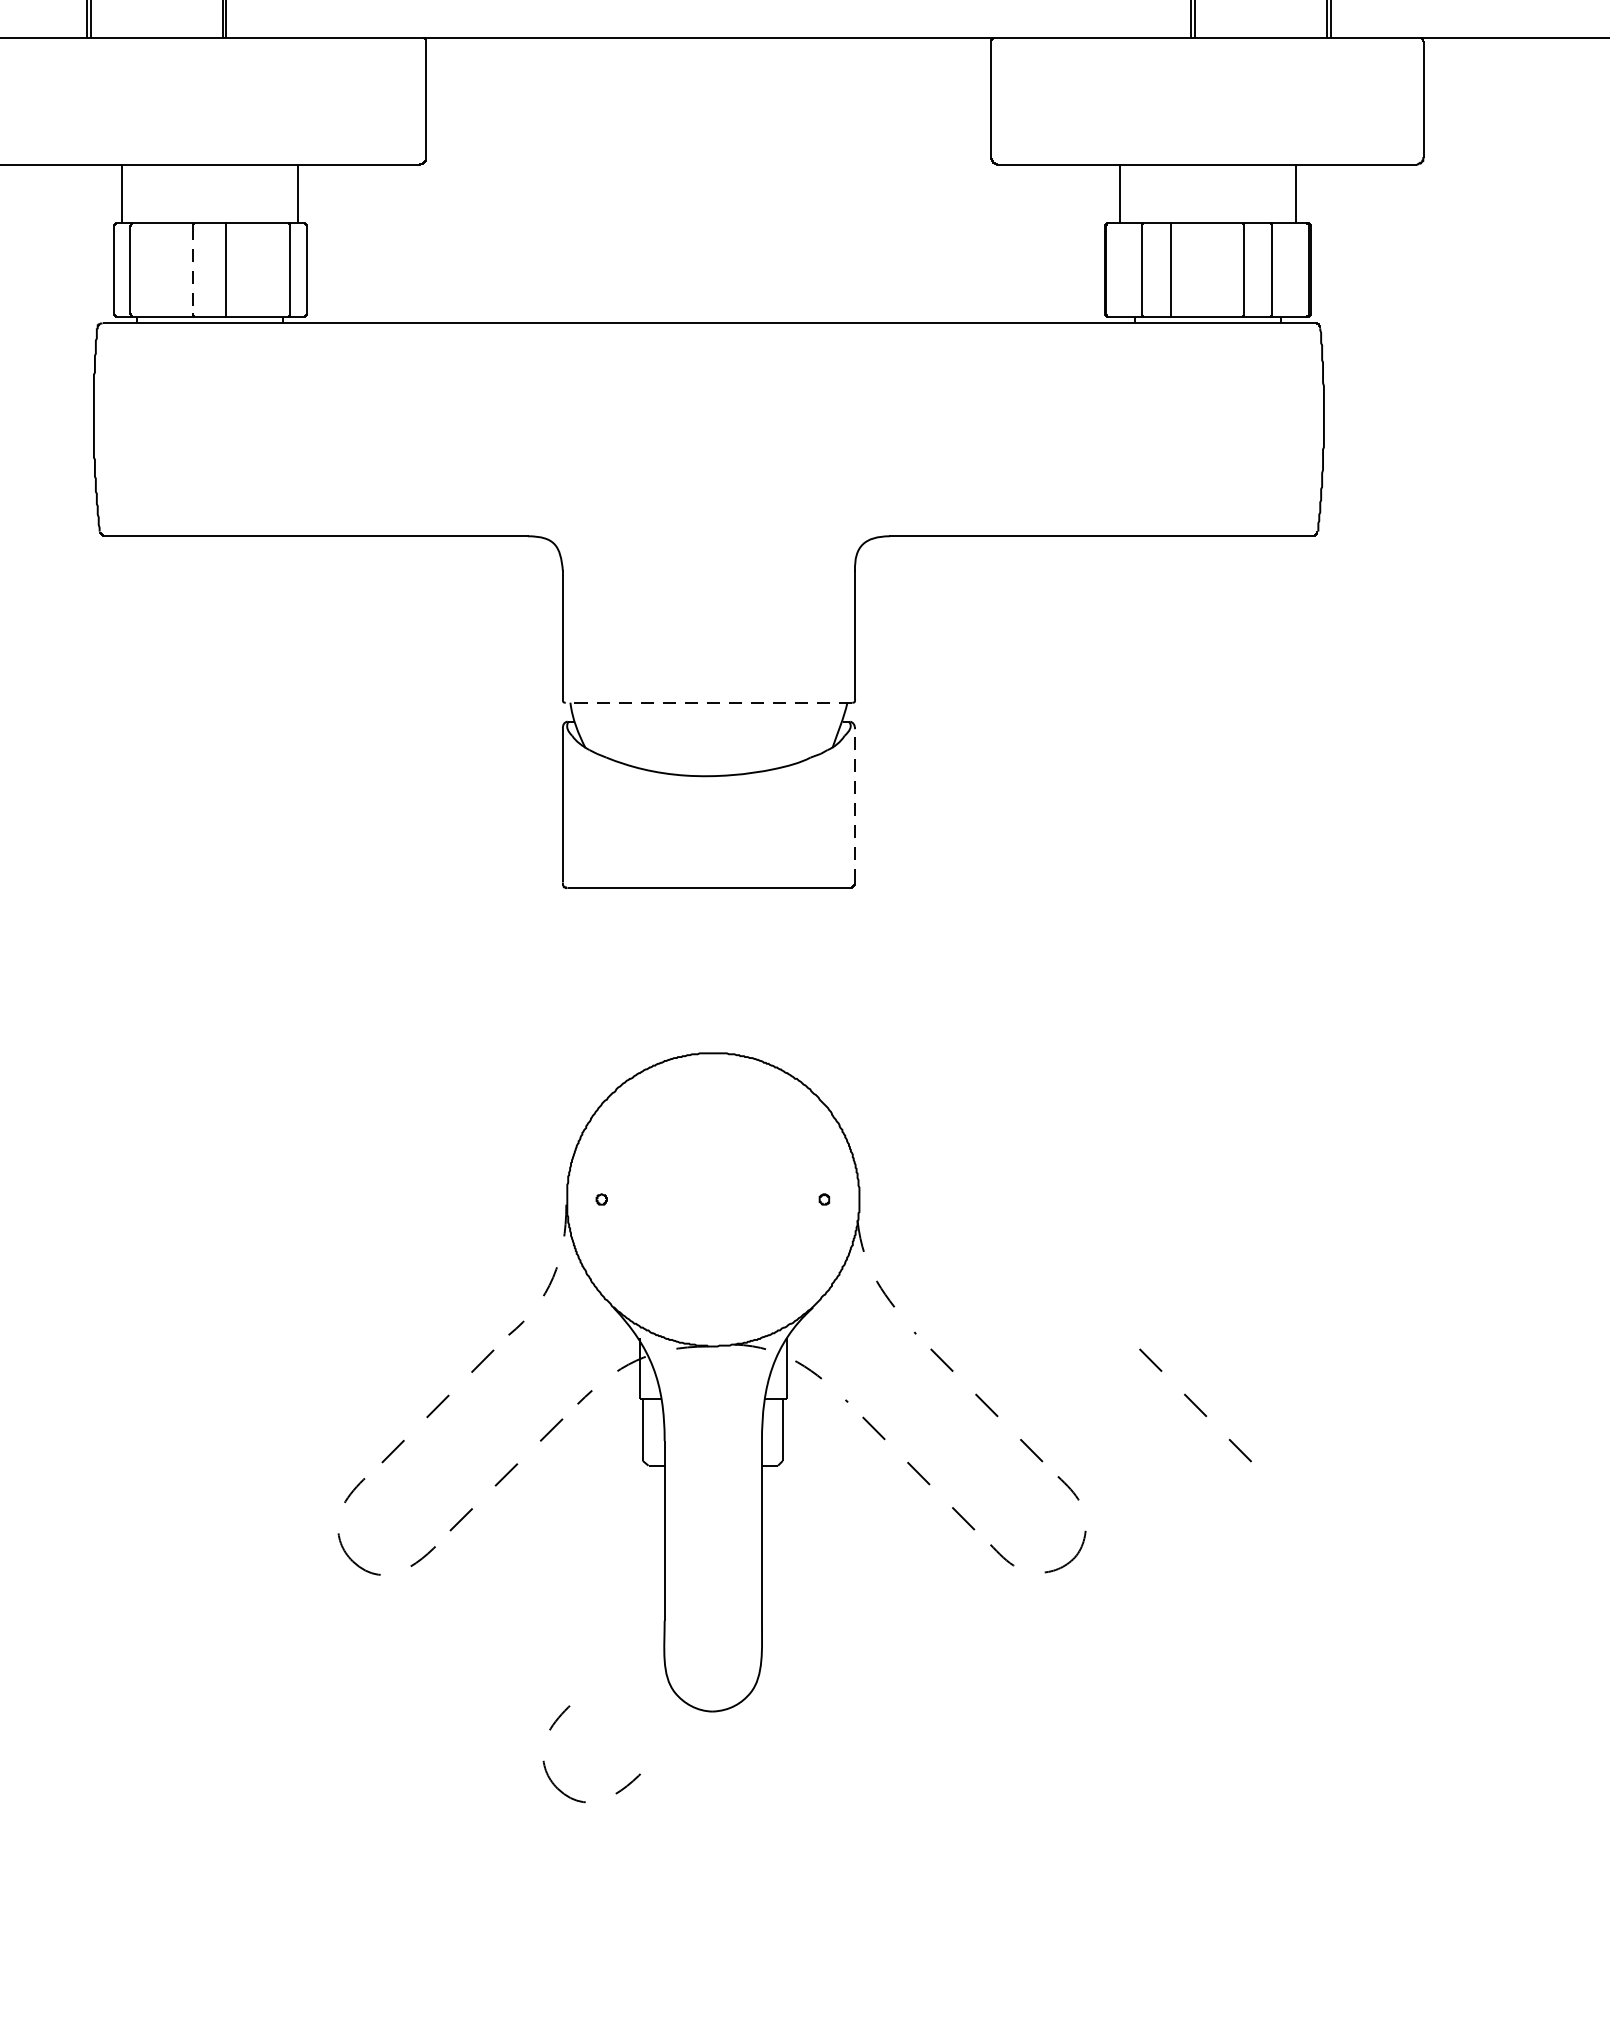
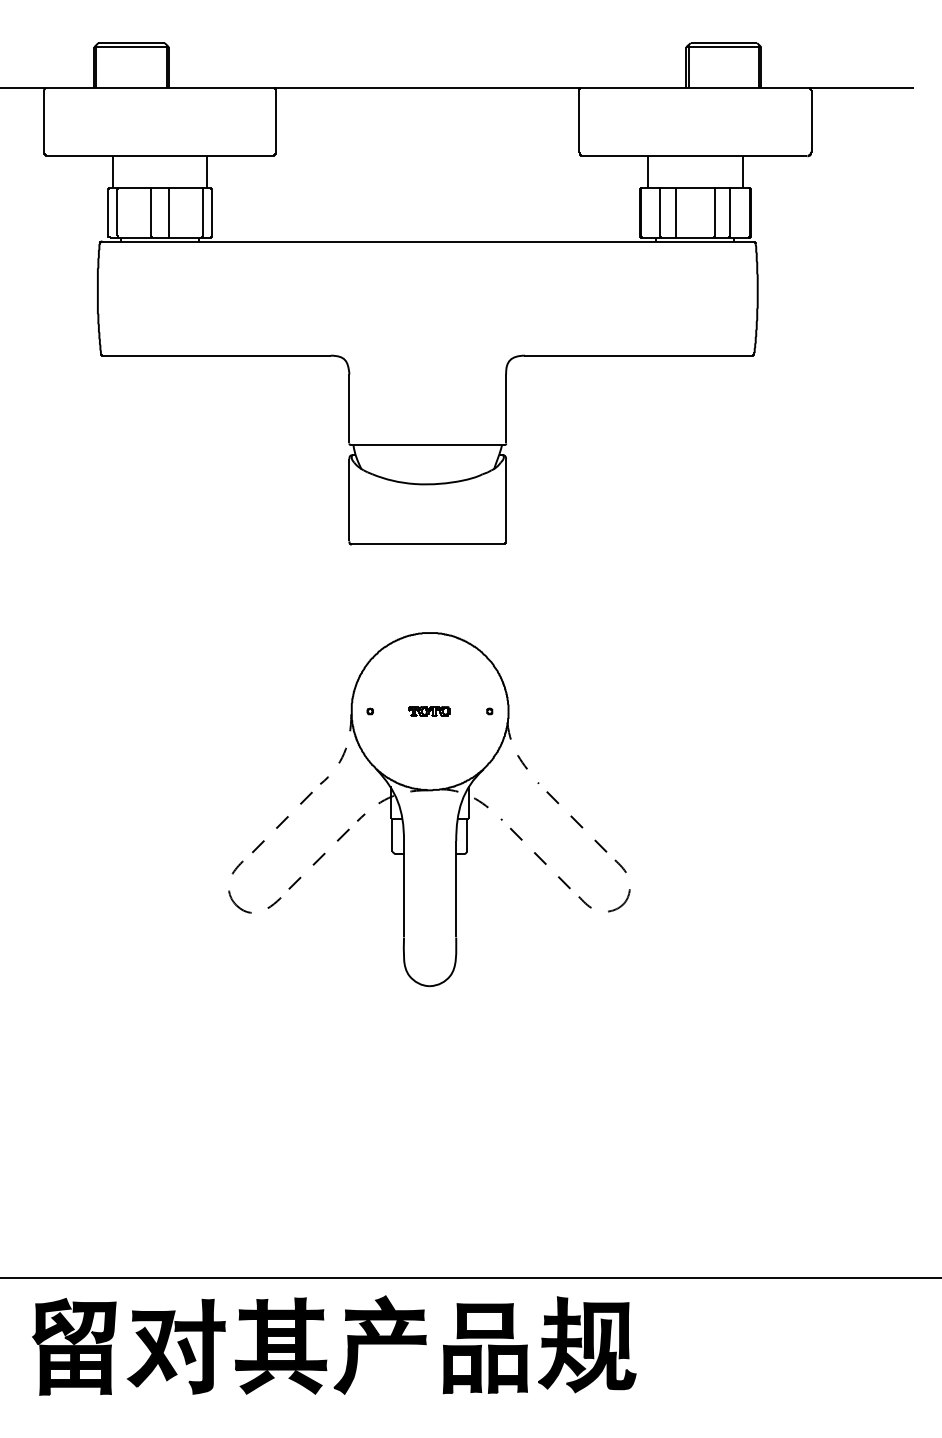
line: (193, 271) -> (151, 213), dashed -> solid
line: (708, 701) -> (427, 444), dashed -> solid
line: (855, 804) -> (506, 499), dashed -> solid
part: (712, 1199) -> (429, 711), added
line: (1194, 1404) -> (688, 821), removed
part: (551, 1730) -> (343, 996), removed

